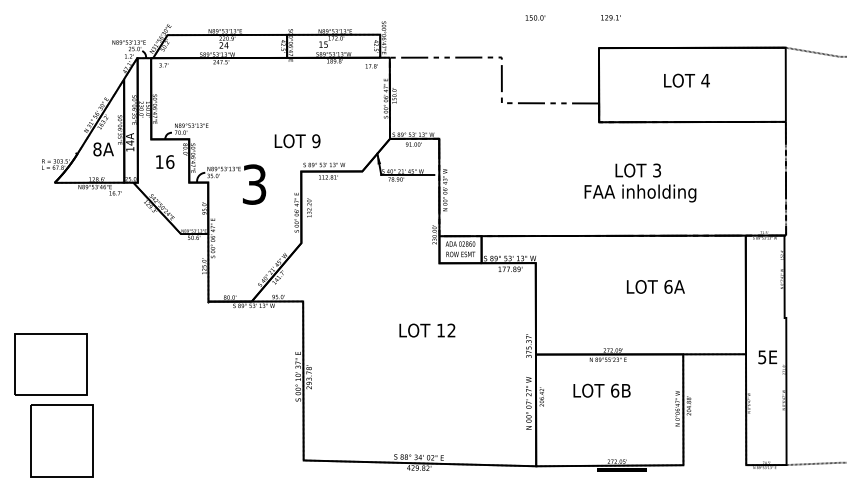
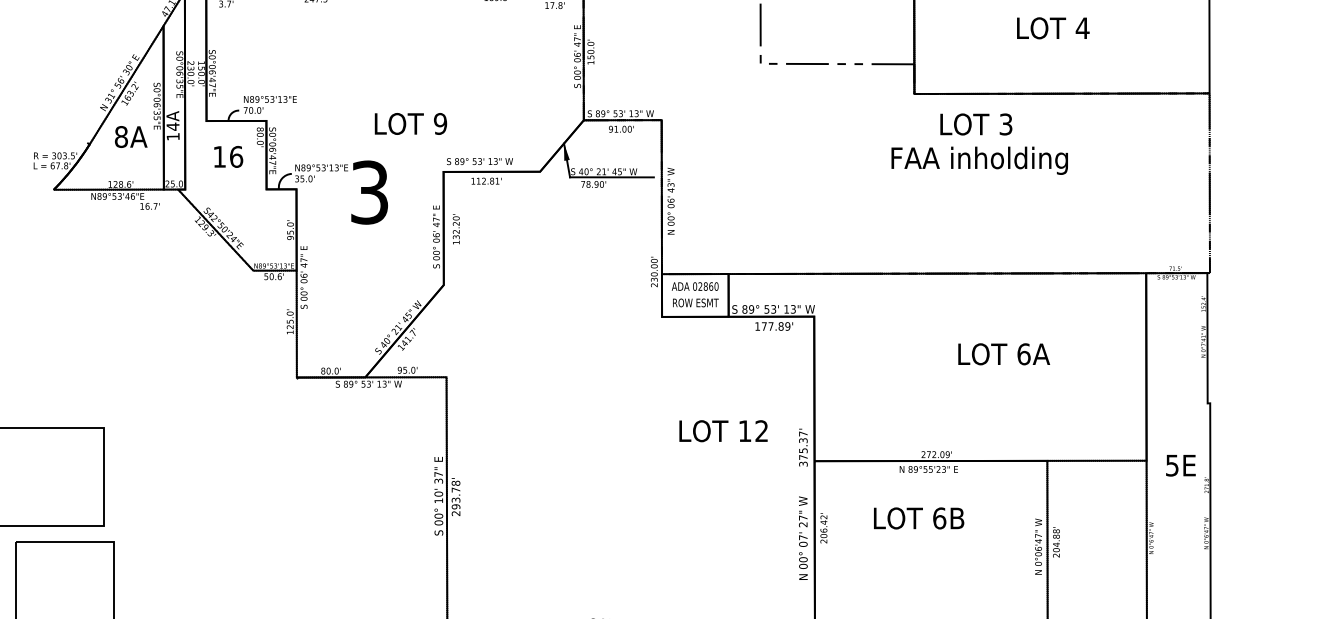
text: (297, 141) -> (410, 124), moved
text: (640, 182) -> (979, 143), moved
text: (427, 330) -> (723, 431), moved

